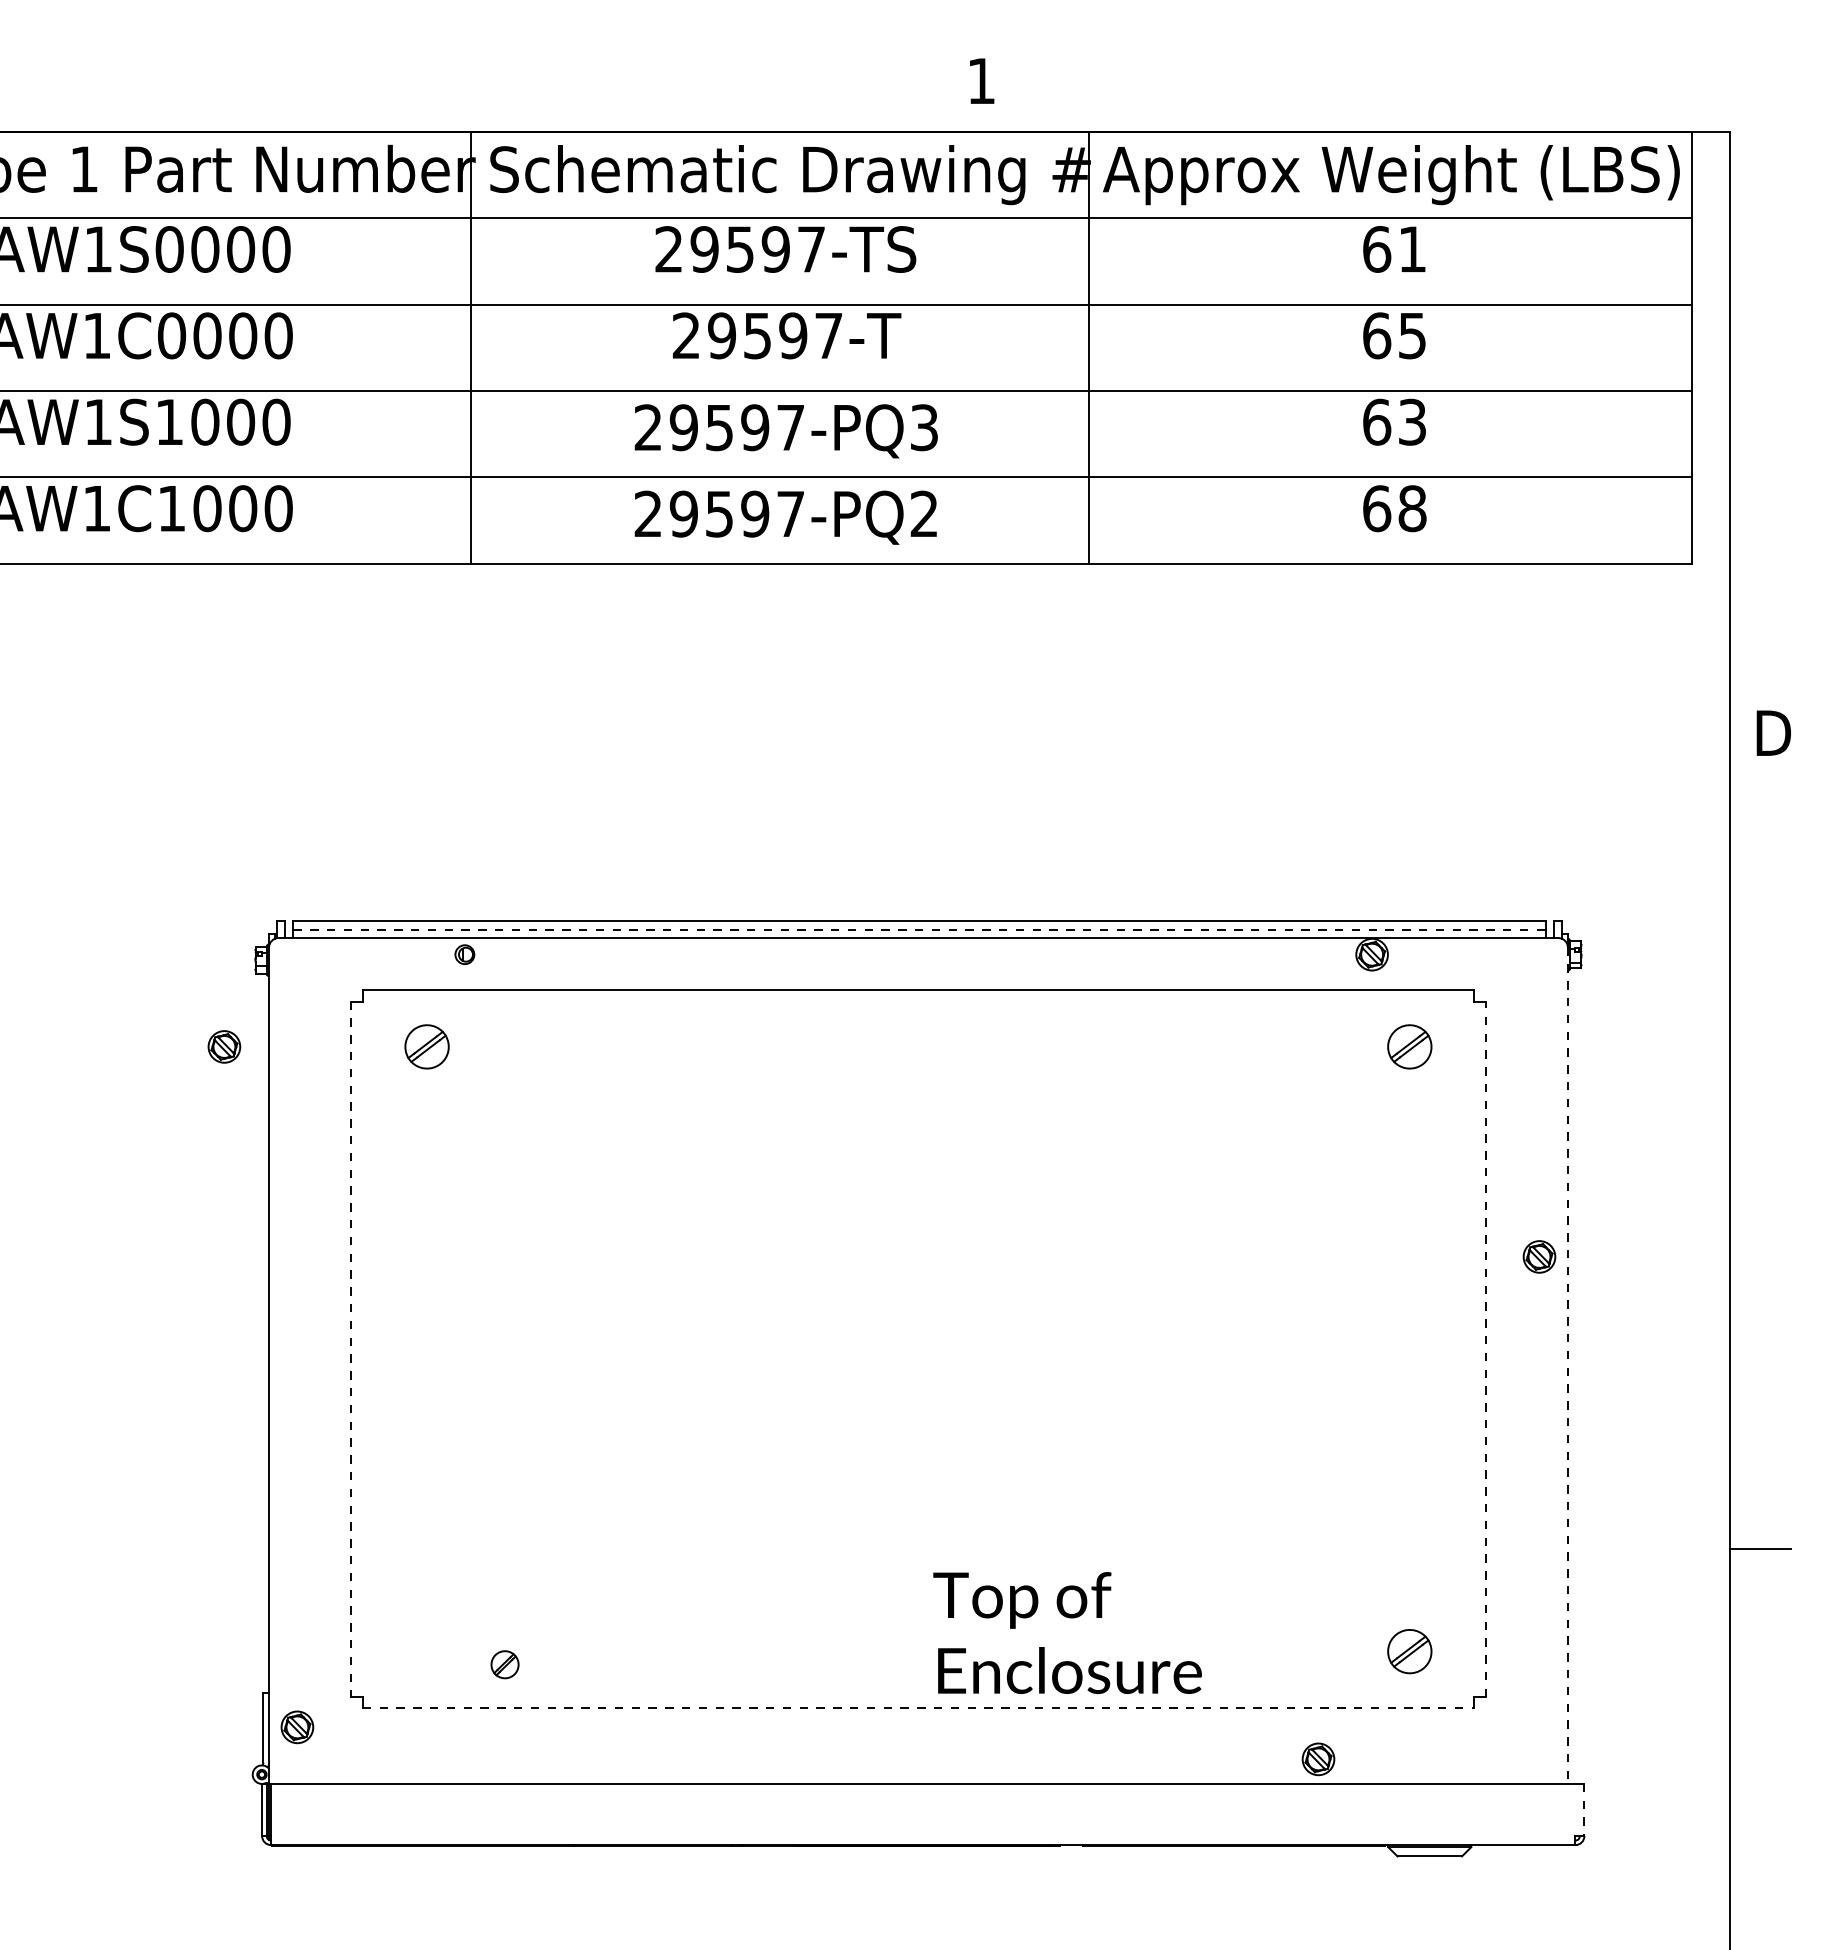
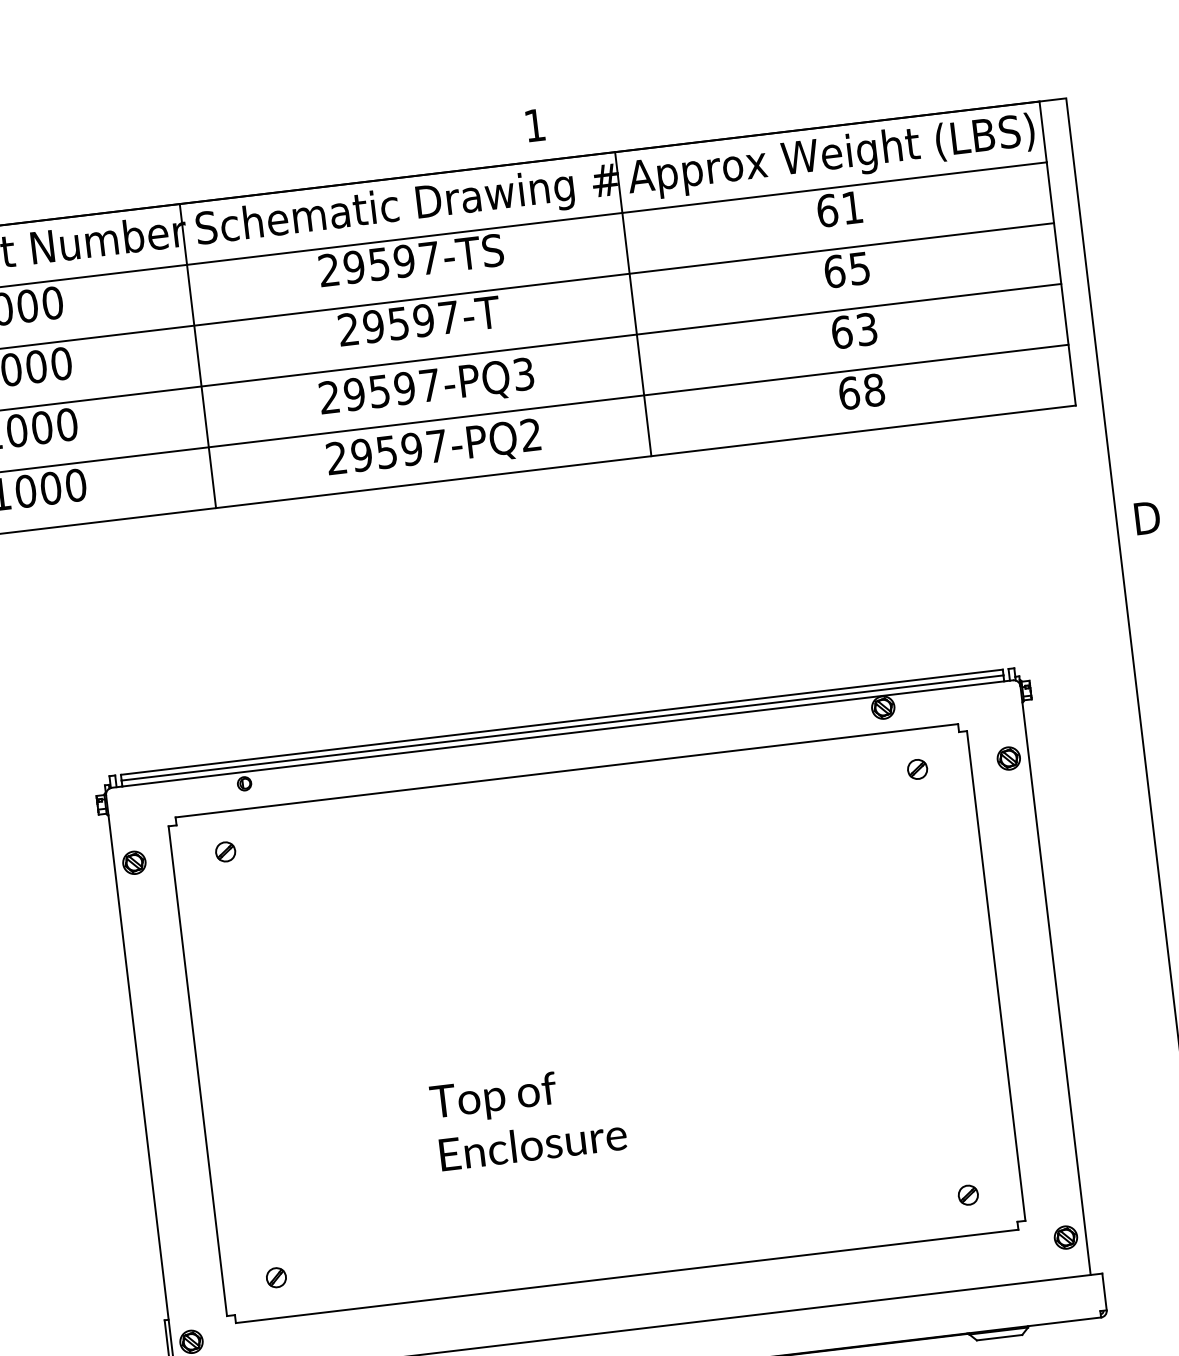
line: (920, 929) -> (563, 727), dashed -> solid
part: (224, 1046) -> (134, 862), moved
part: (426, 1046) -> (225, 851), size x0.62
part: (1409, 1046) -> (917, 769), size x0.62
part: (1539, 1256) -> (1008, 758), moved
line: (351, 1349) -> (197, 1071), dashed -> solid
line: (1485, 1349) -> (996, 976), dashed -> solid
line: (1567, 1366) -> (1055, 981), dashed -> solid
text: (1067, 1632) -> (528, 1117), moved
part: (1409, 1651) -> (968, 1195), size x0.62
part: (504, 1664) -> (276, 1277), moved
line: (918, 1708) -> (627, 1276), dashed -> solid
part: (1318, 1759) -> (1065, 1237), moved
line: (1584, 1810) -> (1104, 1292), dashed -> solid

